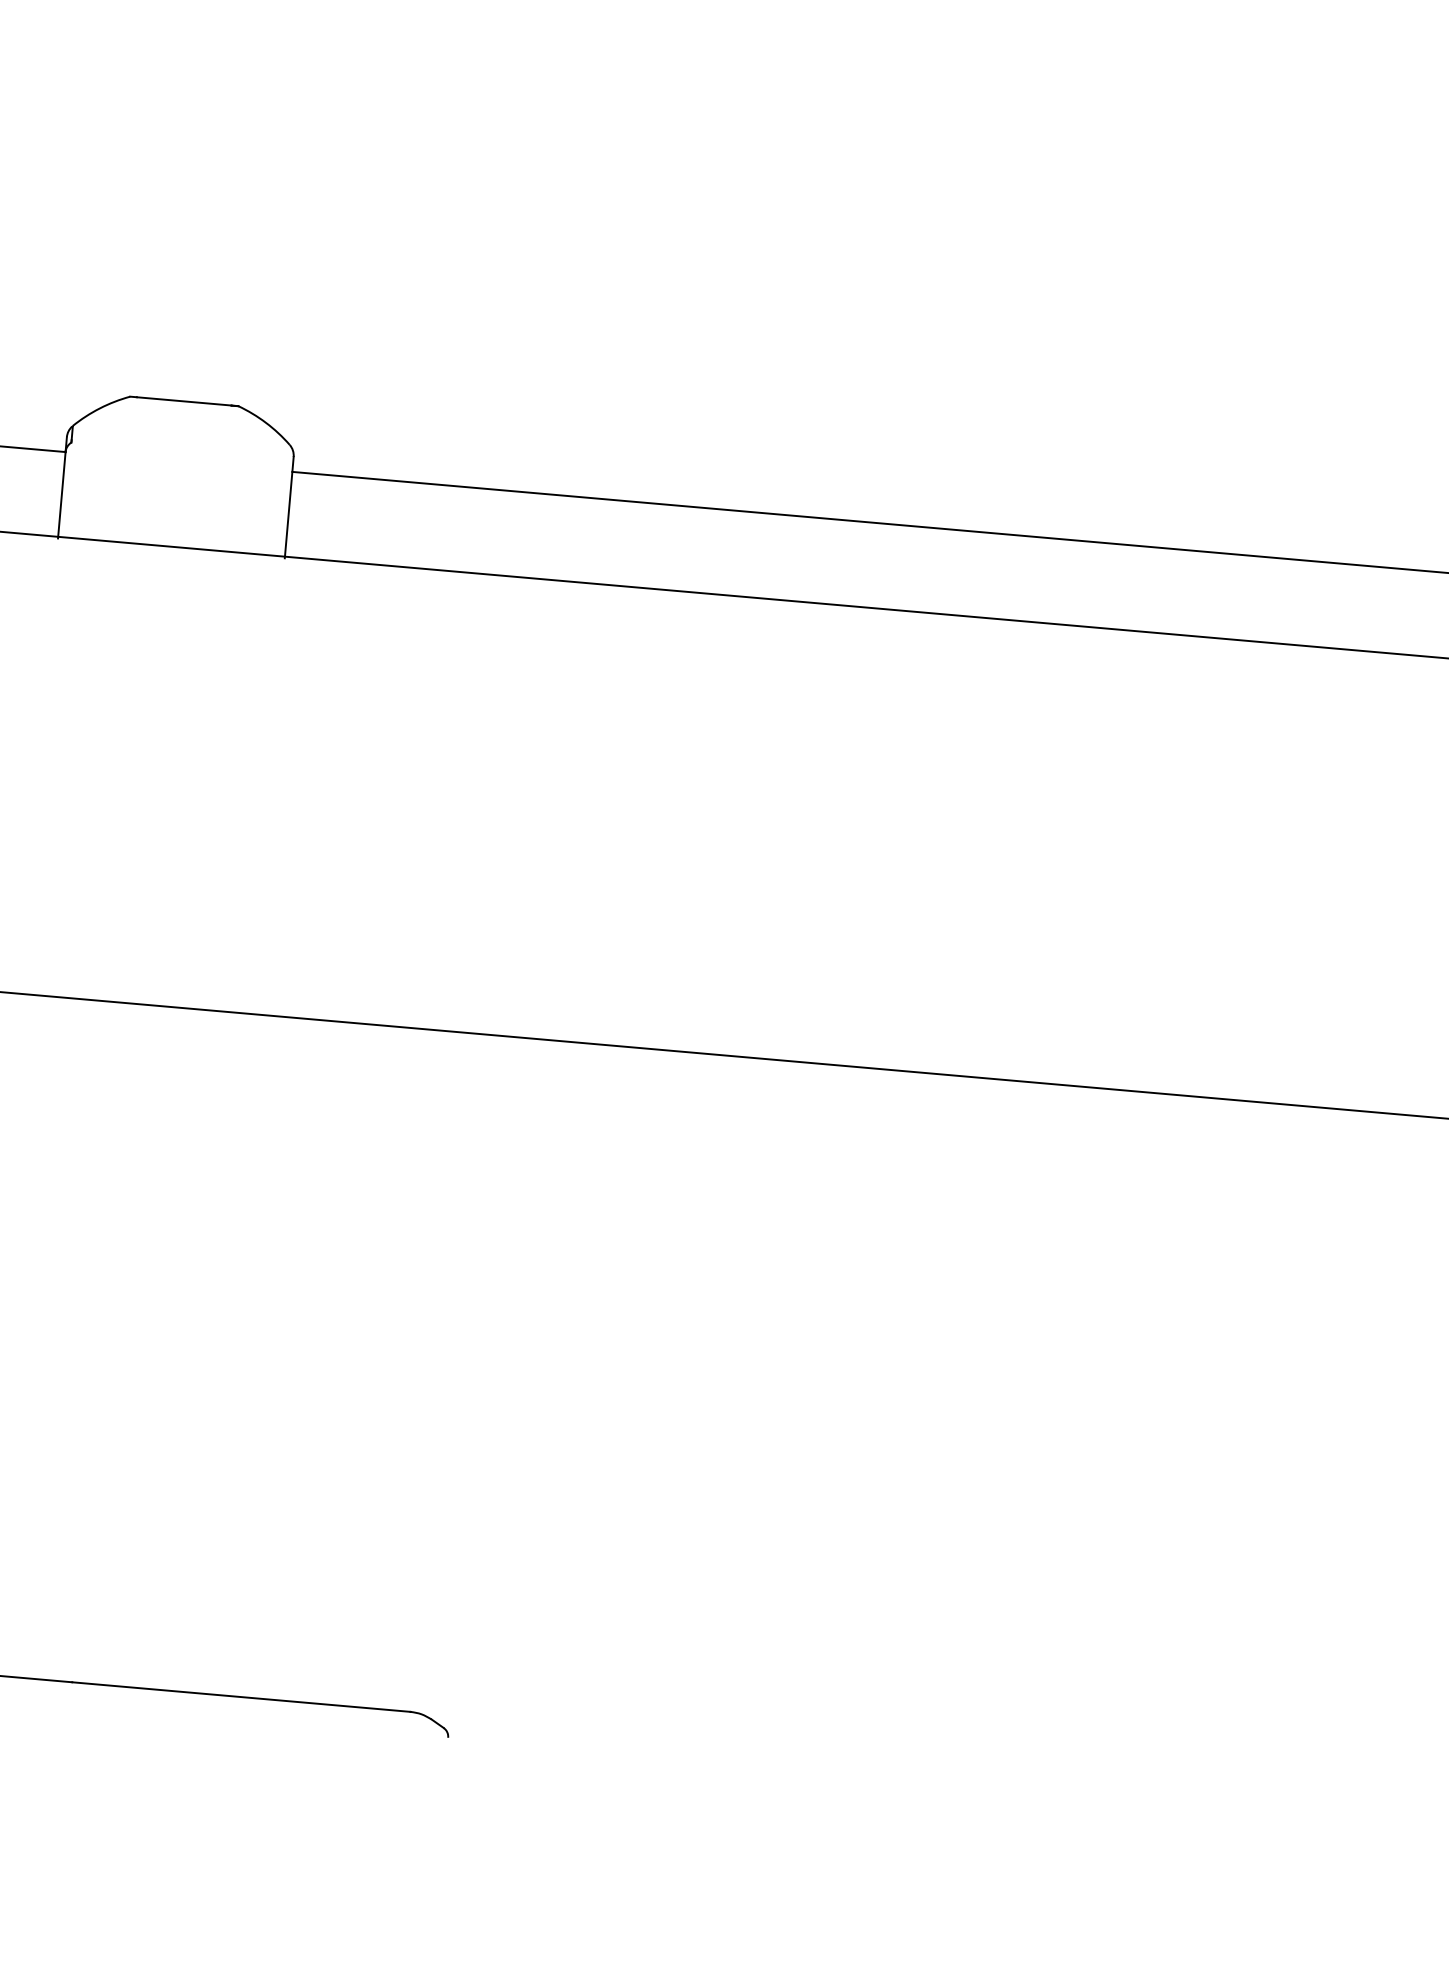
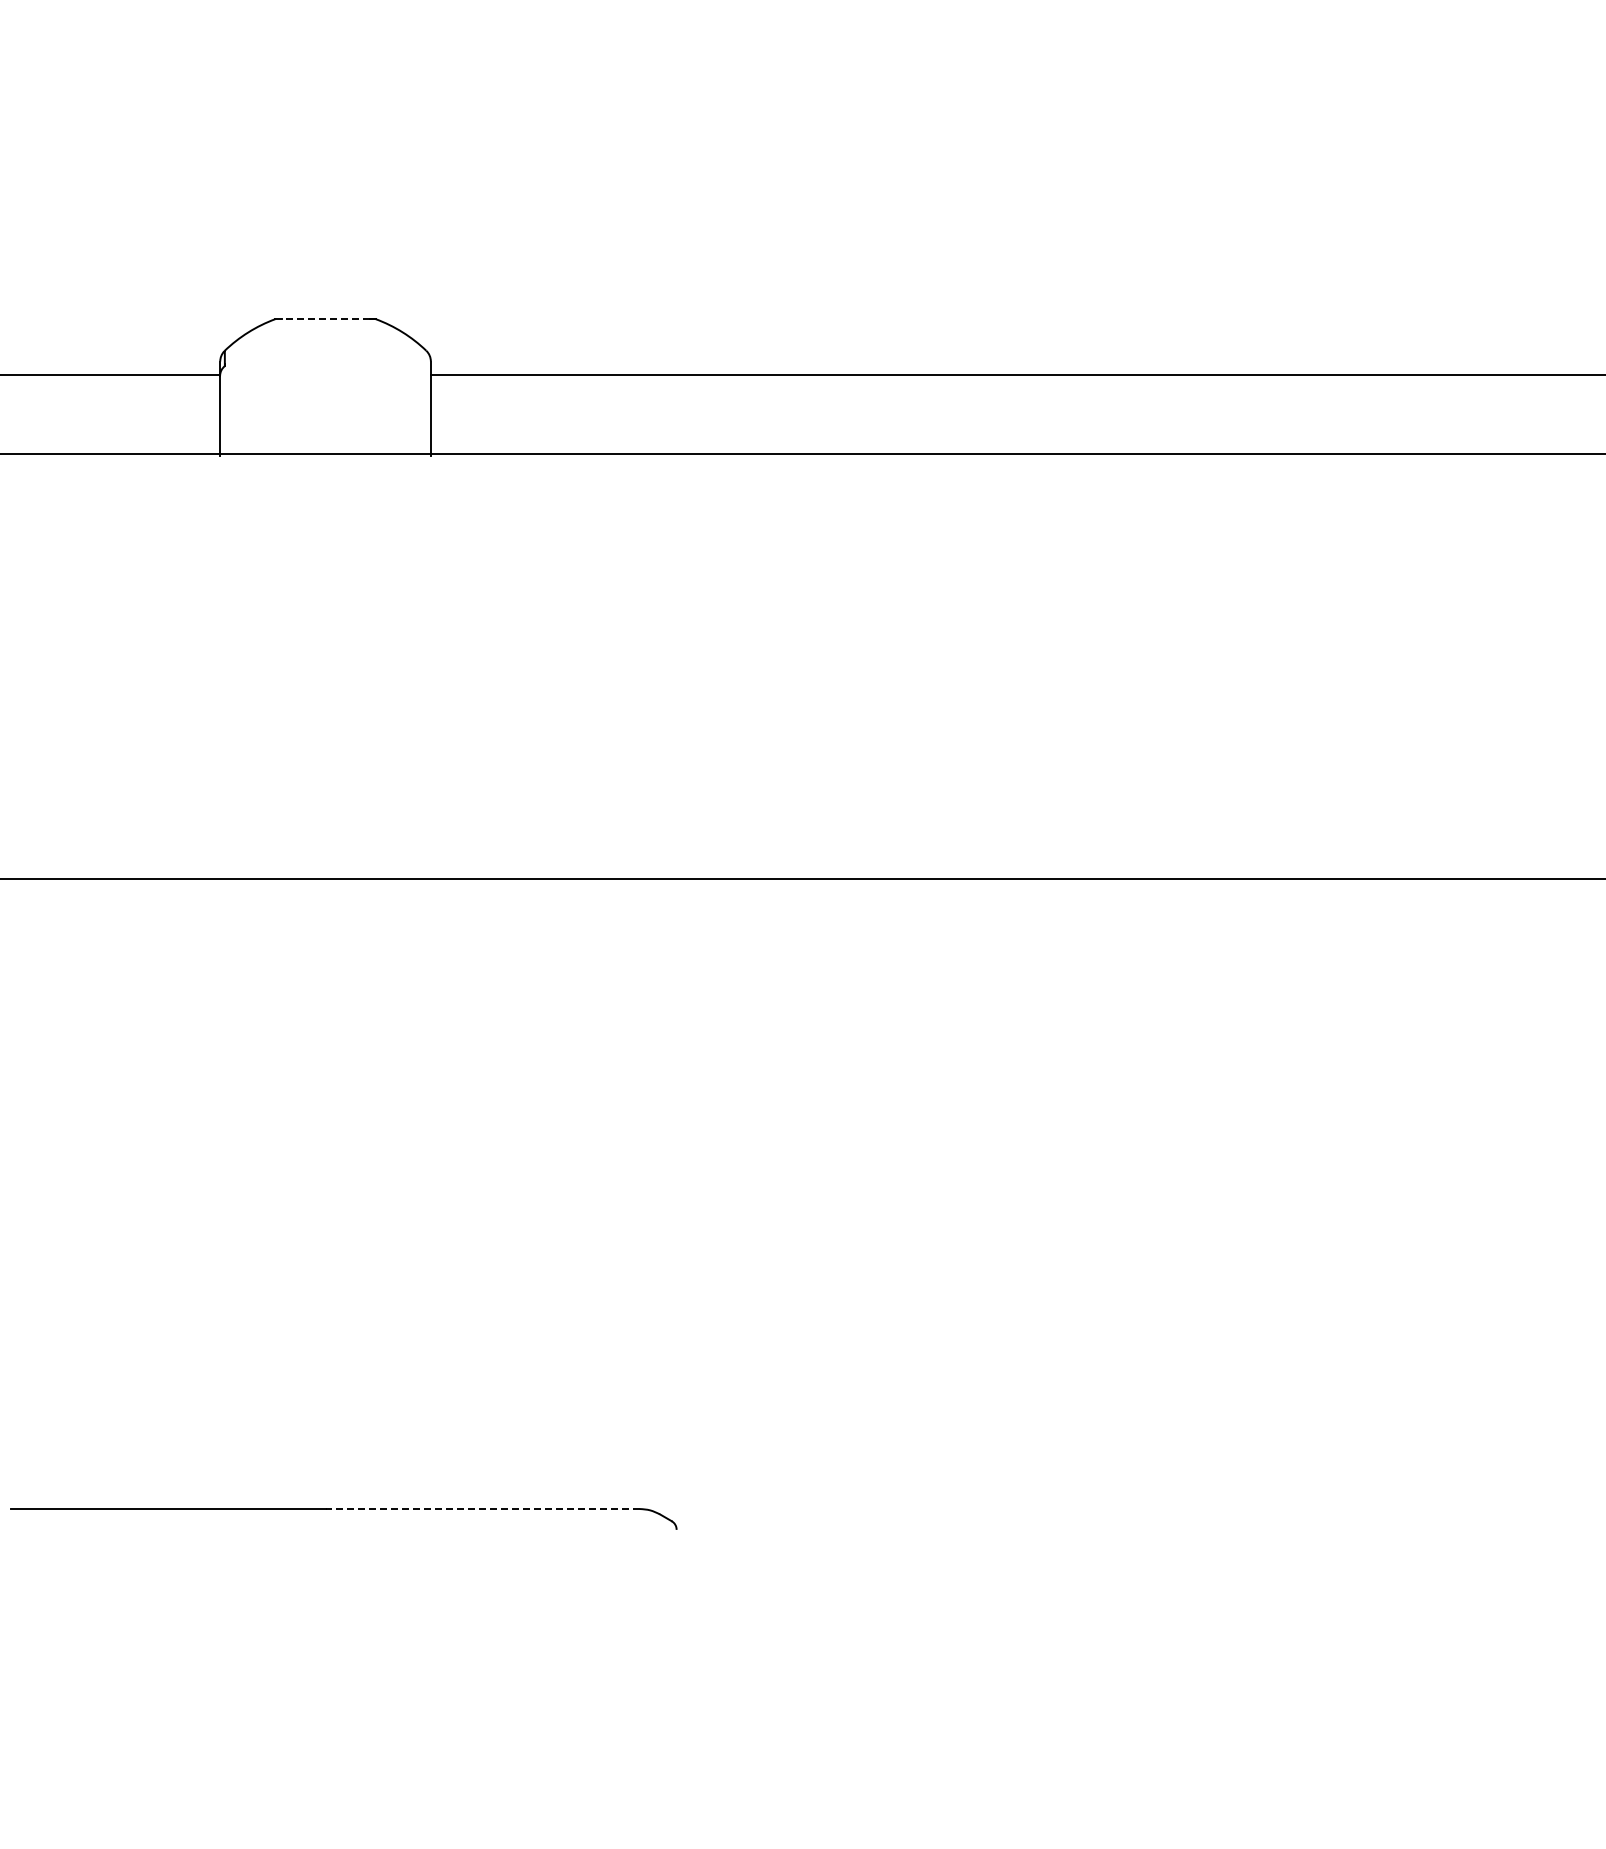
line: (184, 401) -> (325, 319), solid -> dashed
line: (241, 1697) -> (482, 1509), solid -> dashed

